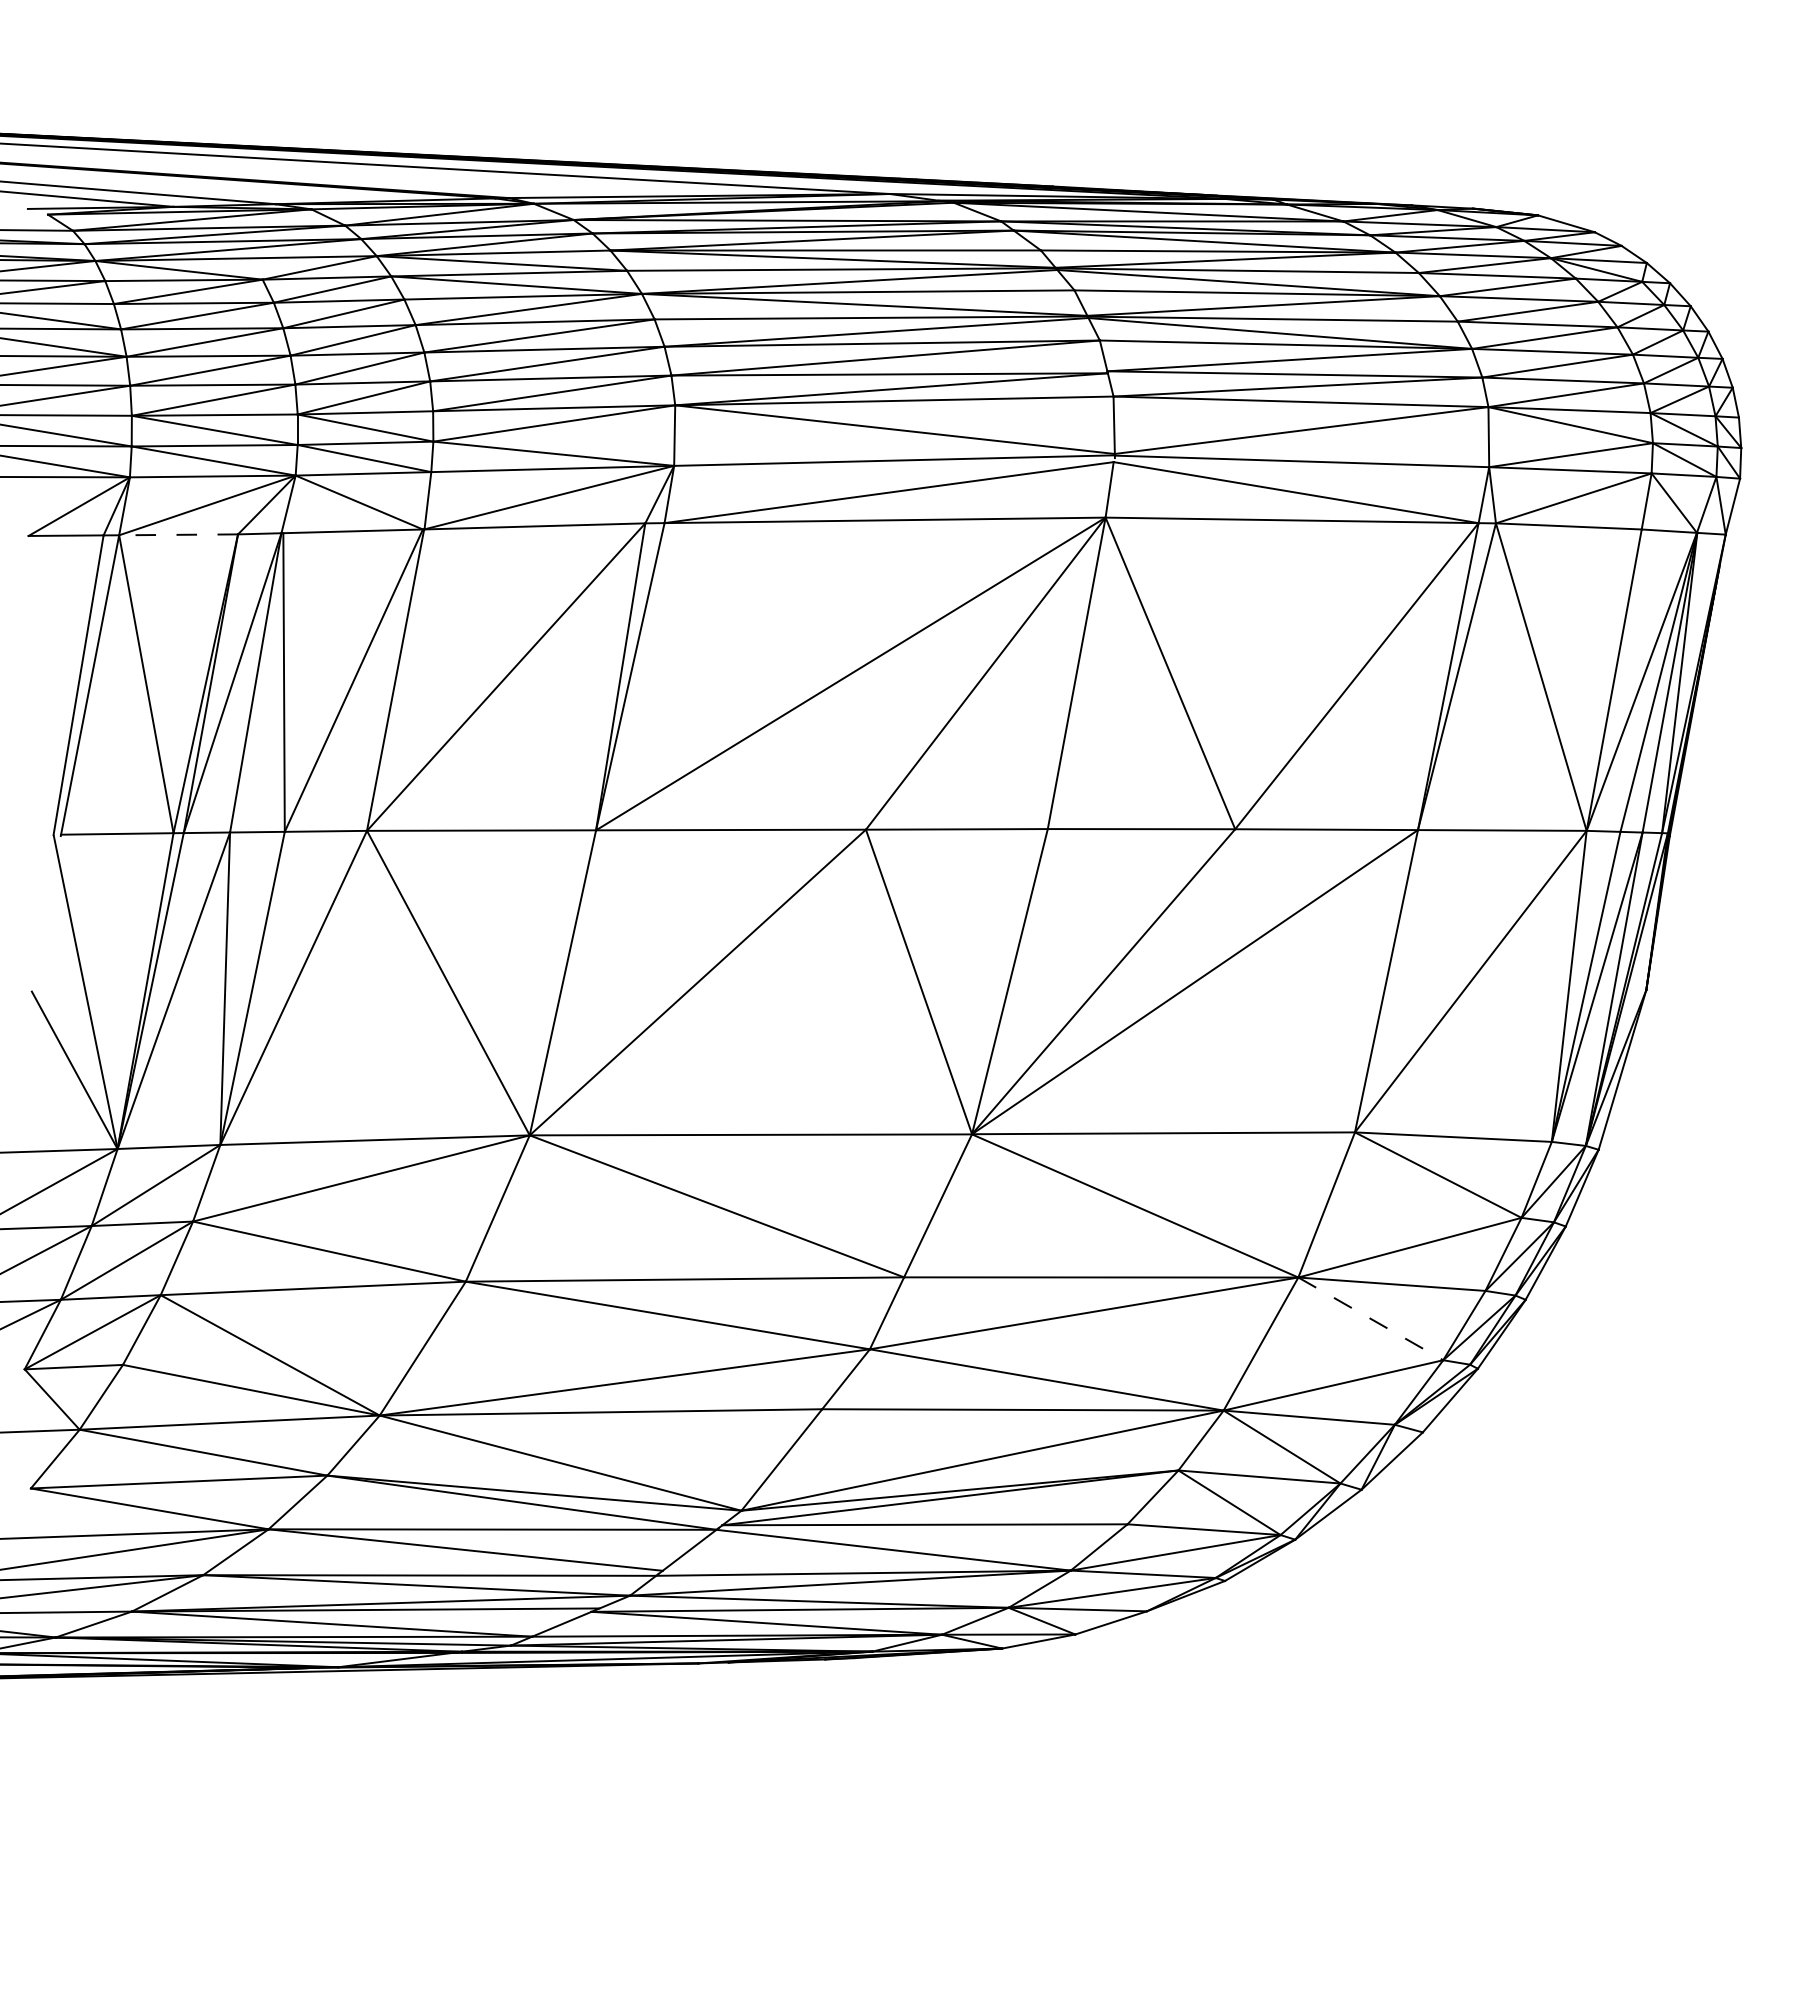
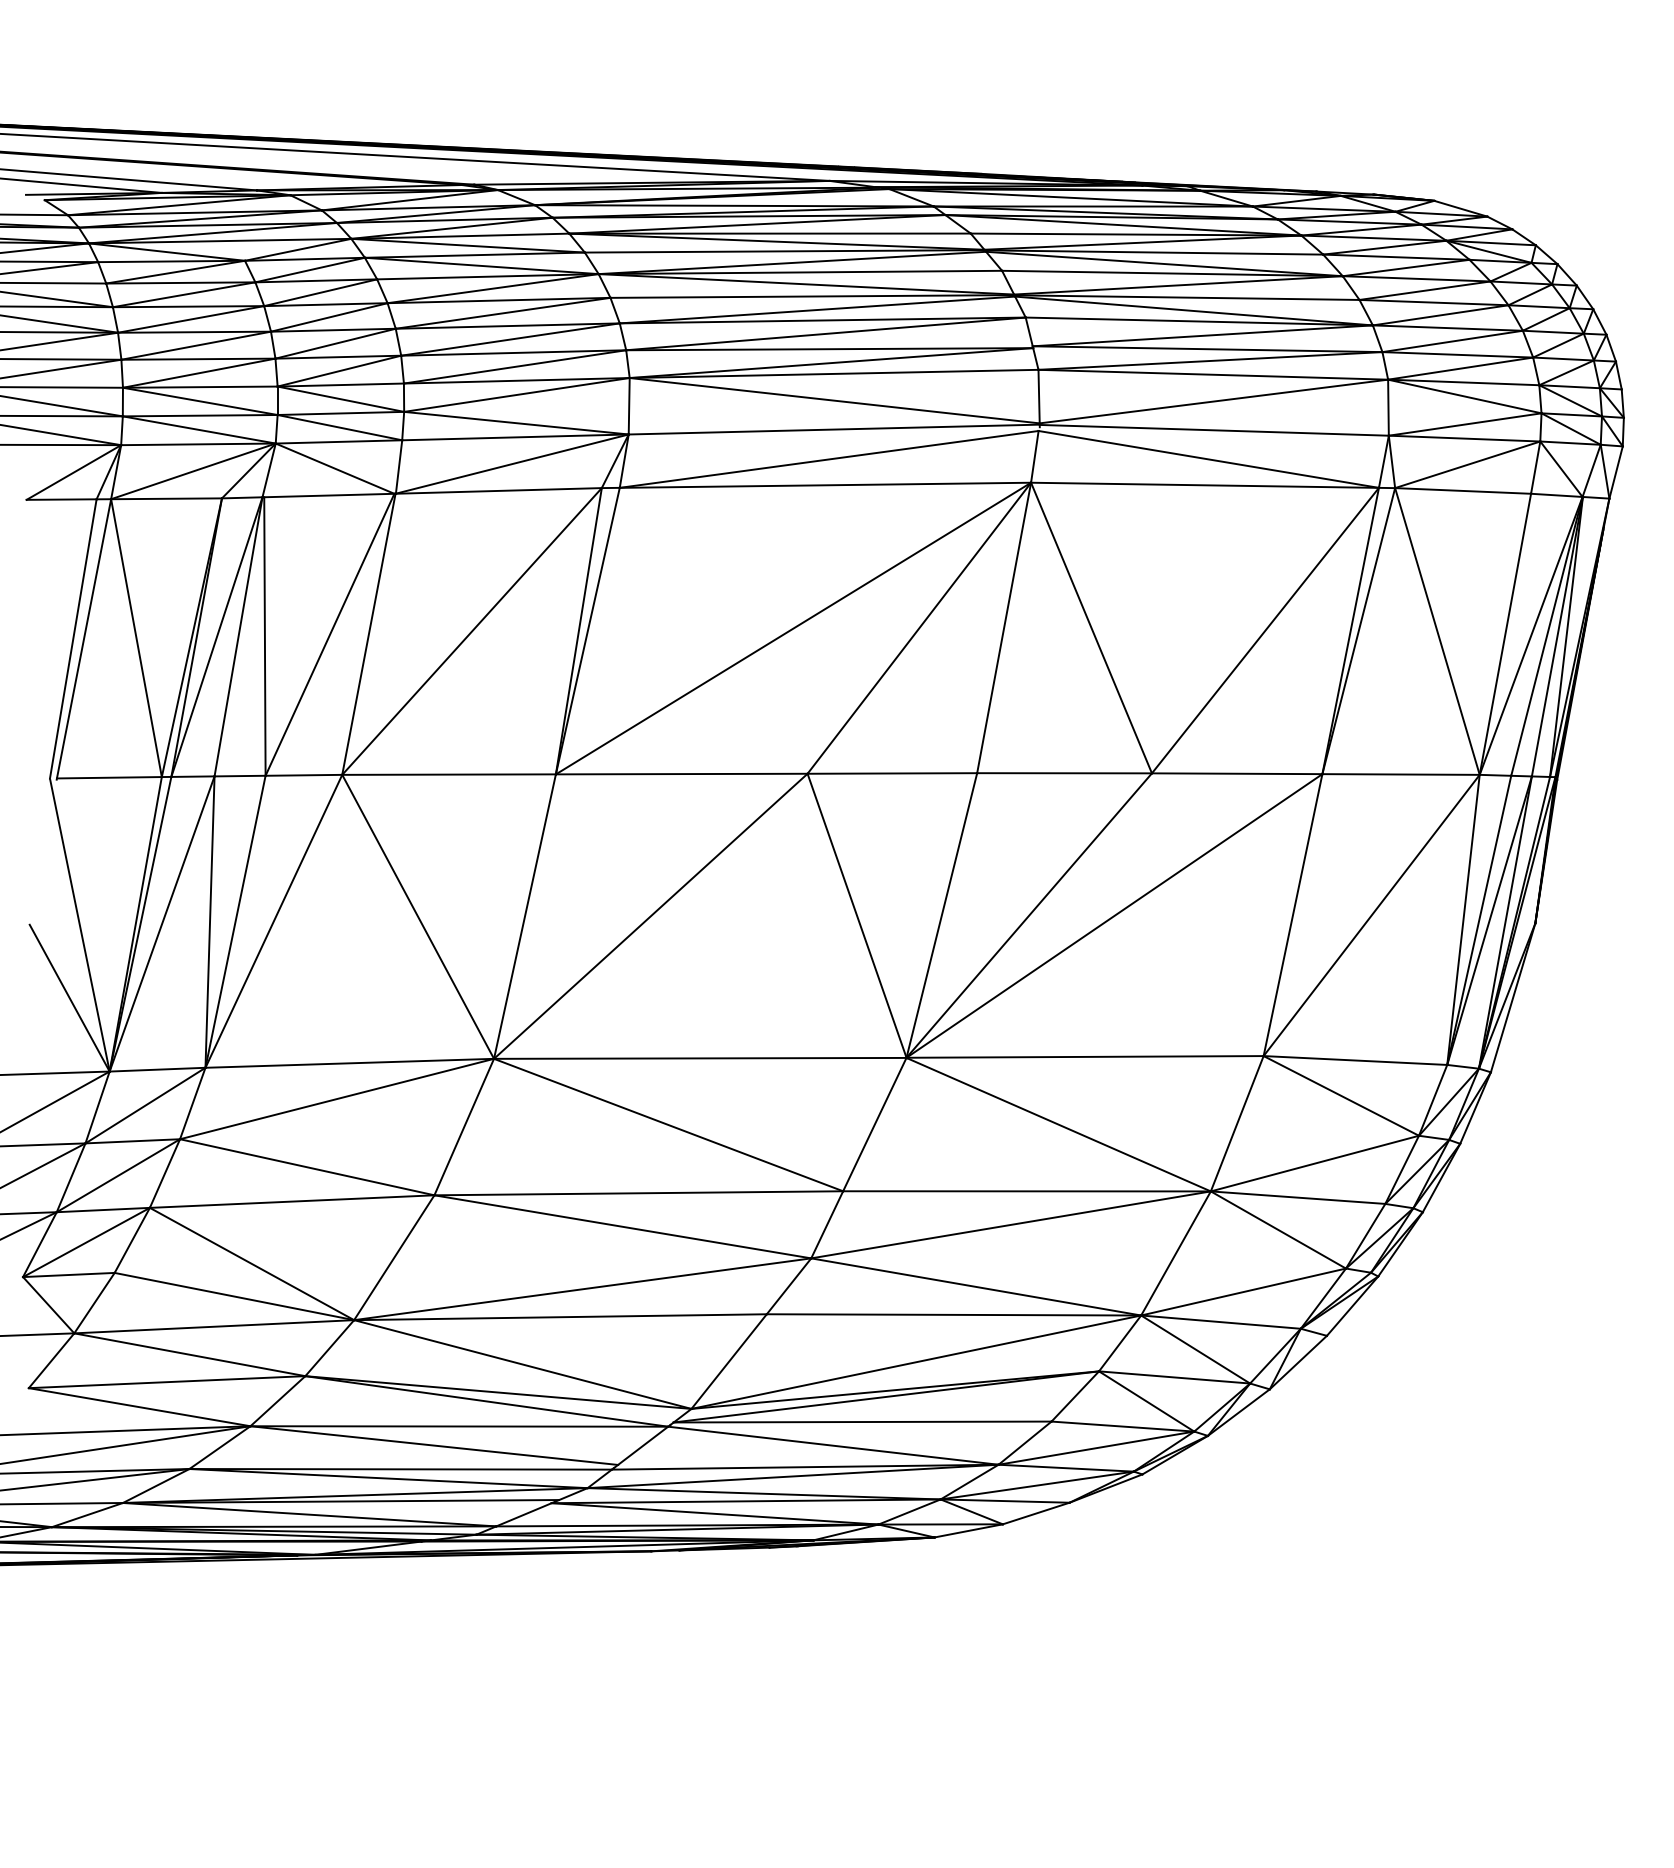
line: (178, 534) -> (166, 498), dashed -> solid
line: (1371, 1319) -> (1279, 1230), dashed -> solid

